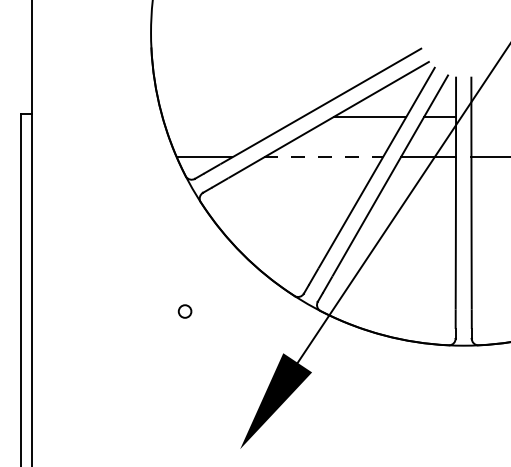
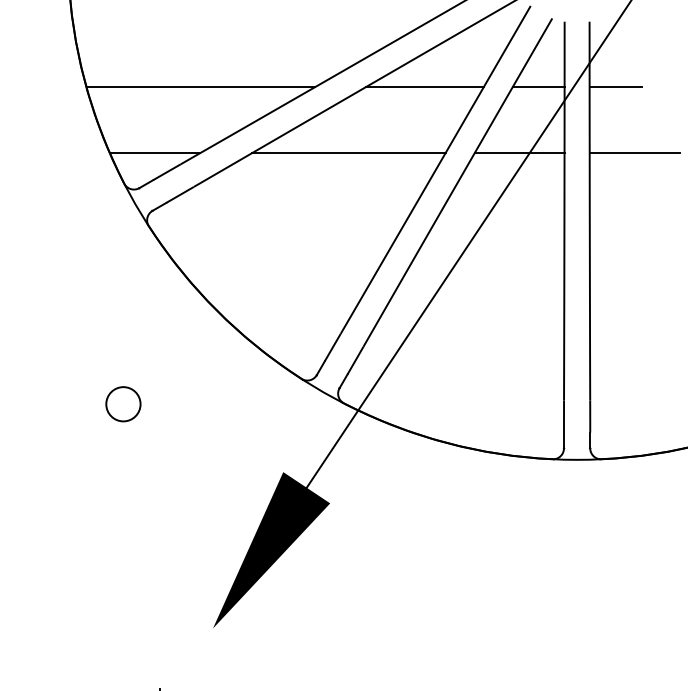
line: (232, 116) -> (200, 86), added
line: (487, 116) -> (615, 86), added
line: (324, 157) -> (350, 153), dashed -> solid
circle: (184, 311) -> (122, 404), size x1.67

